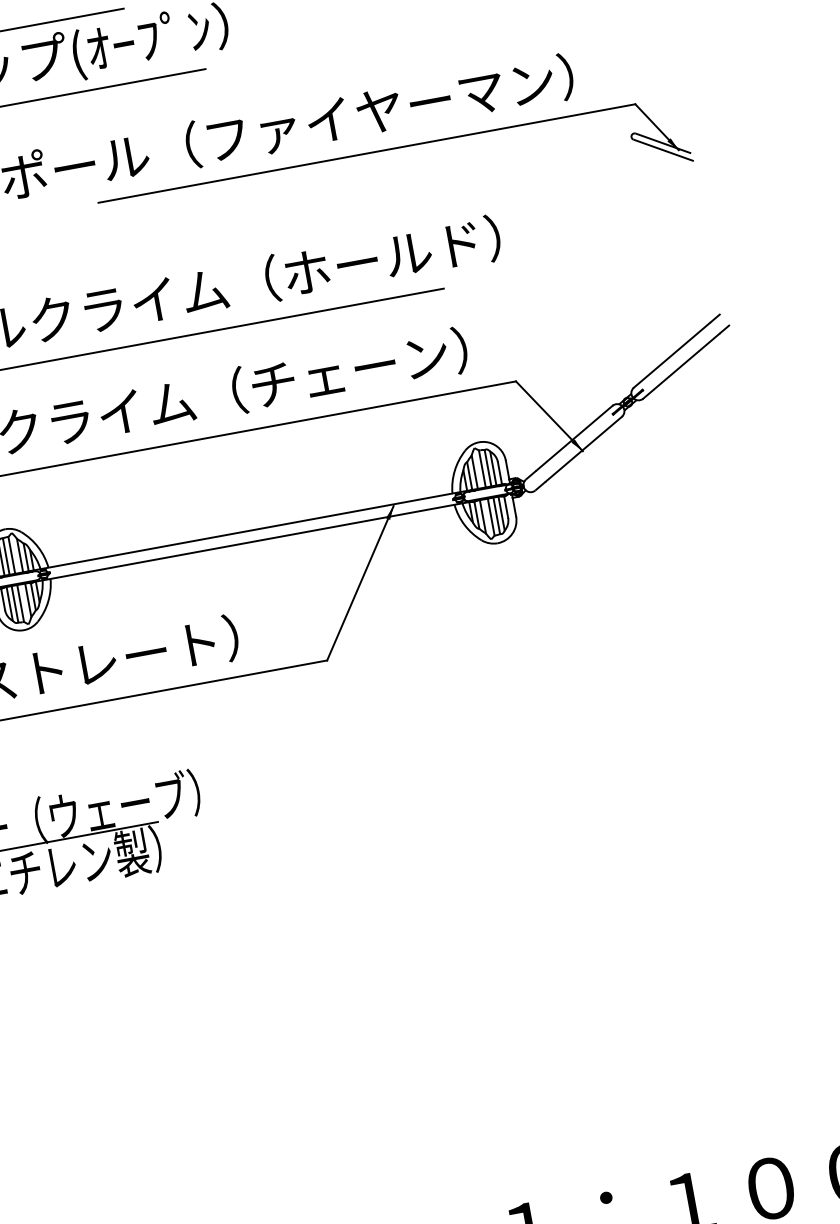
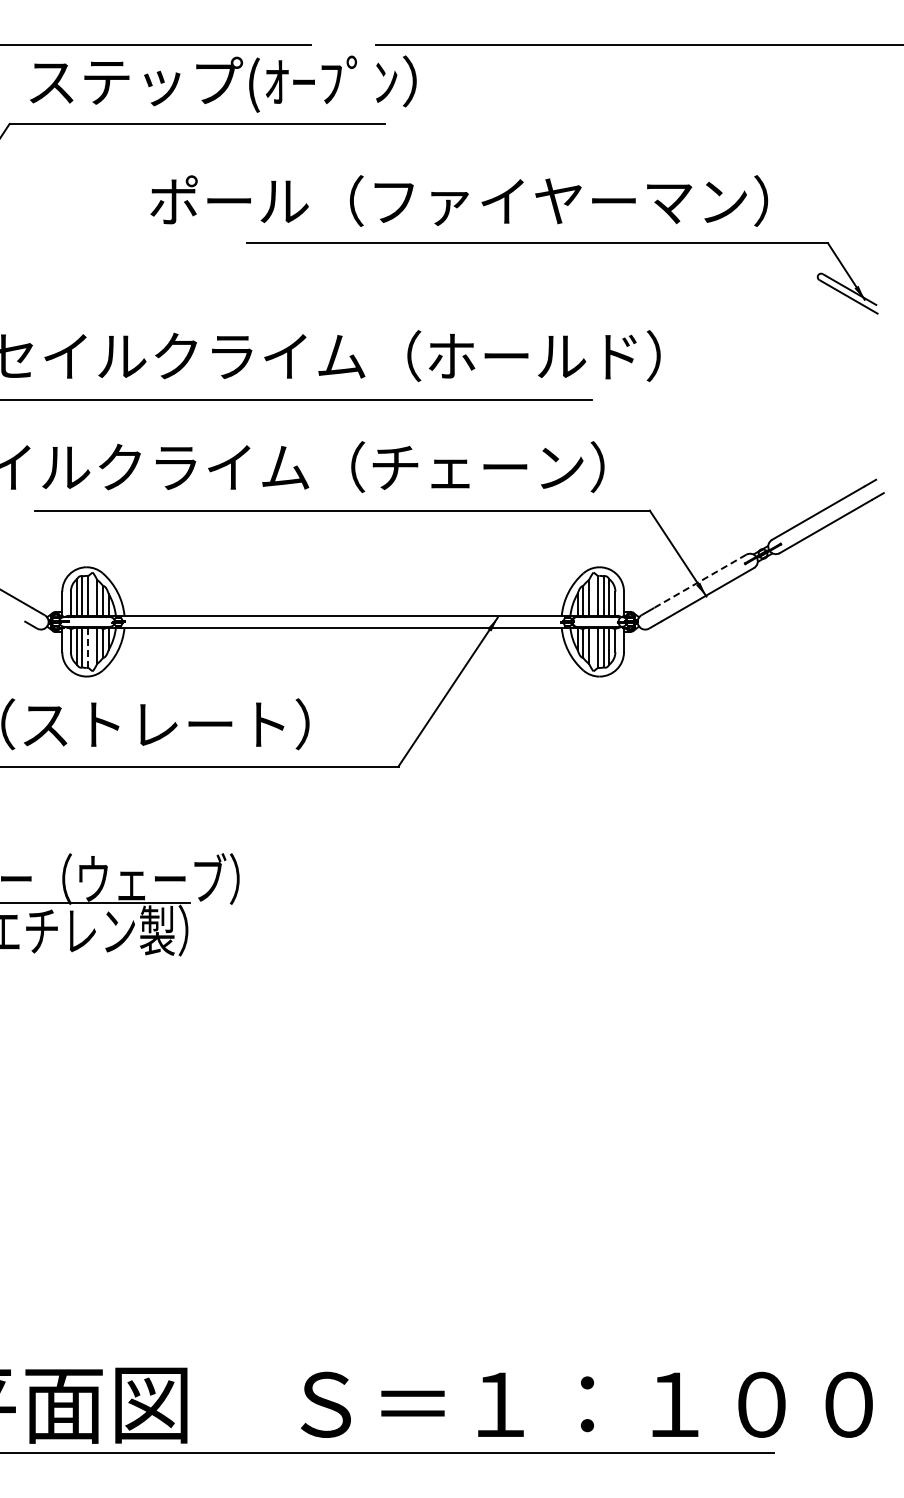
line: (573, 438) -> (699, 581), solid -> dashed
line: (20, 603) -> (88, 647), solid -> dashed

